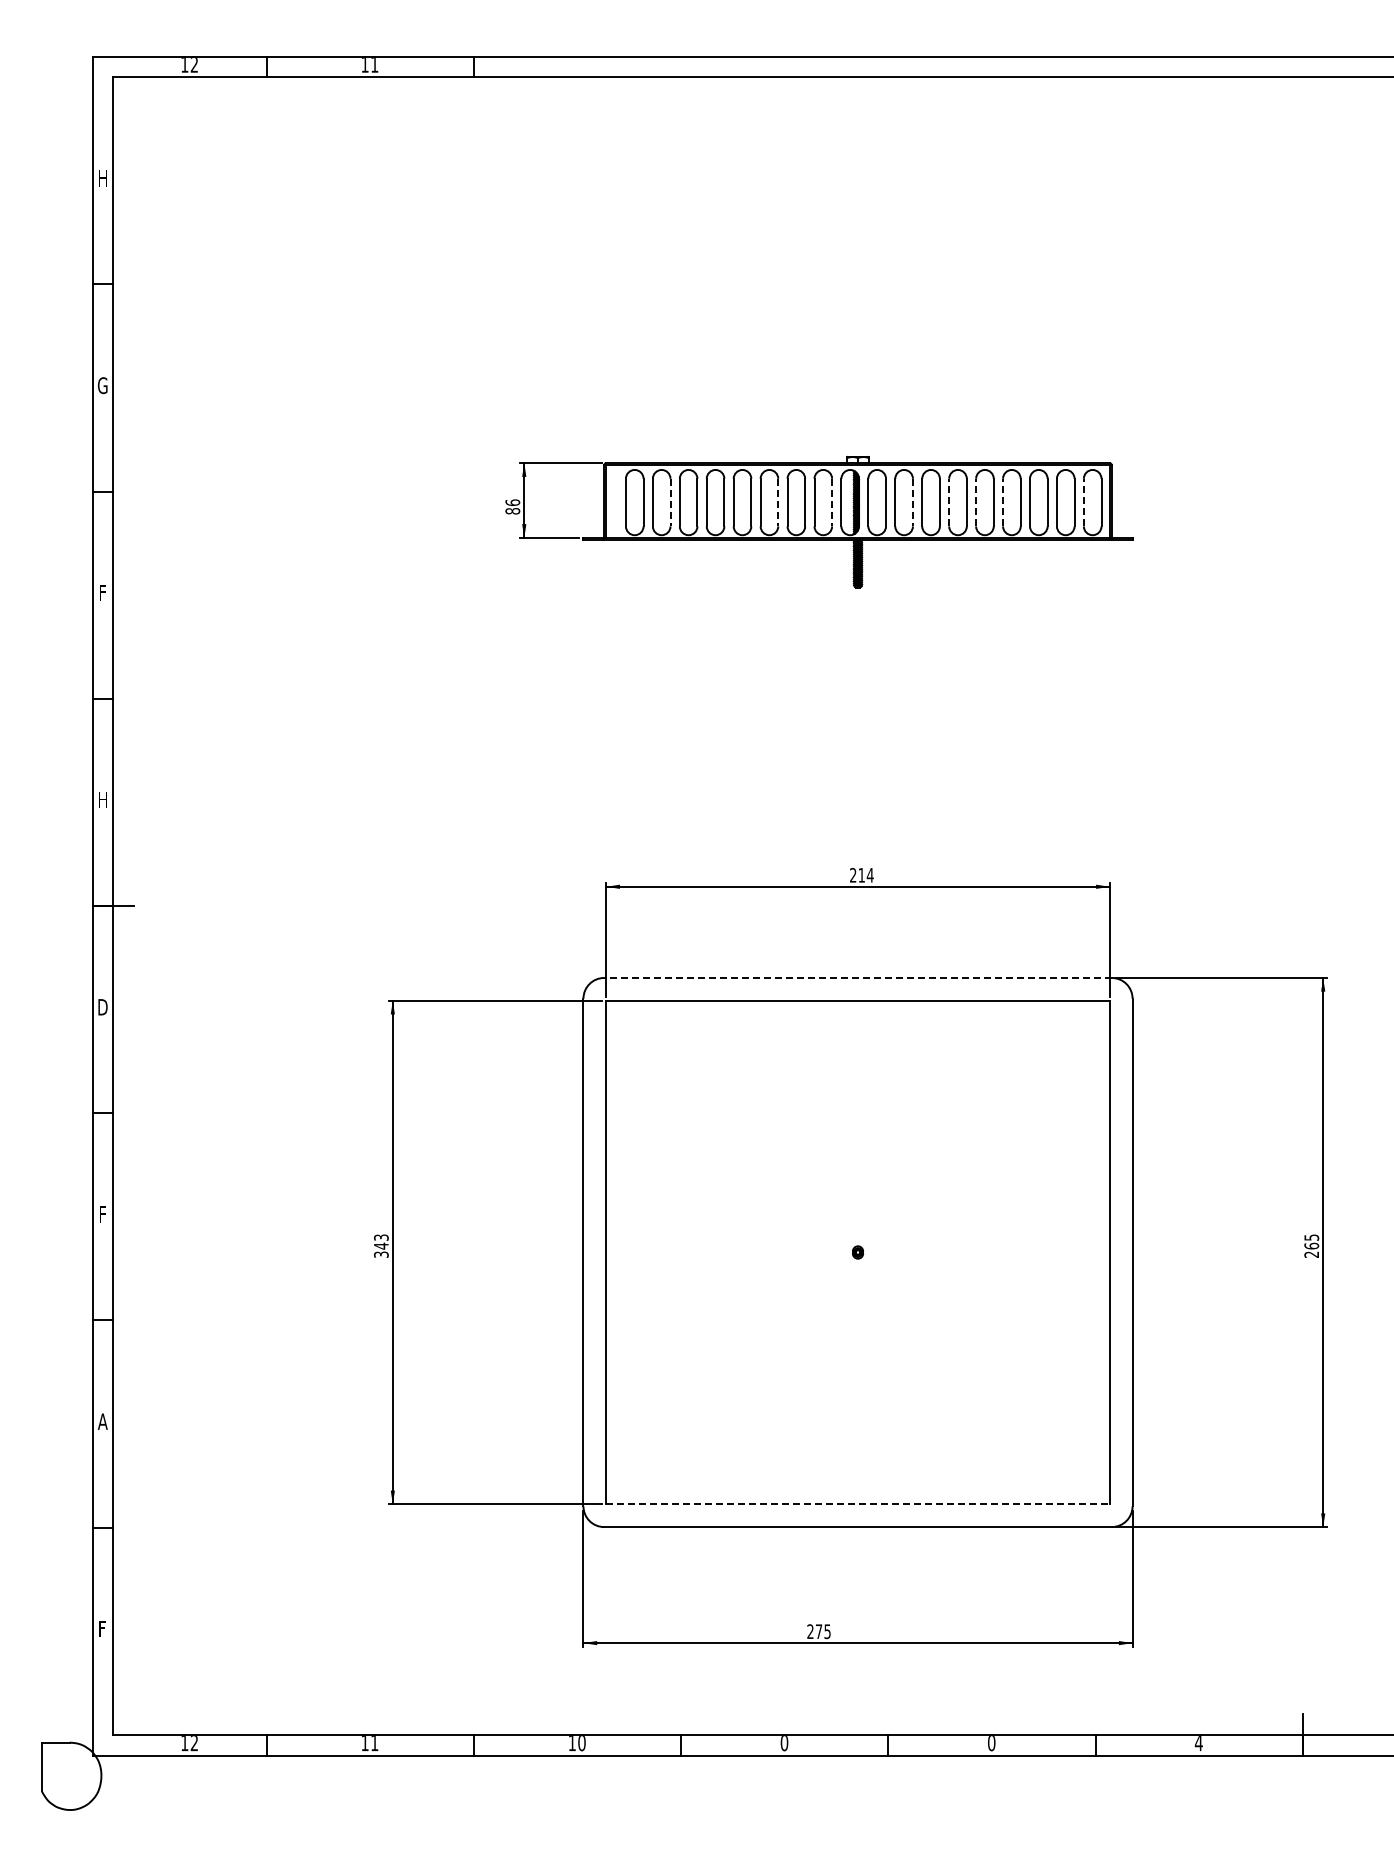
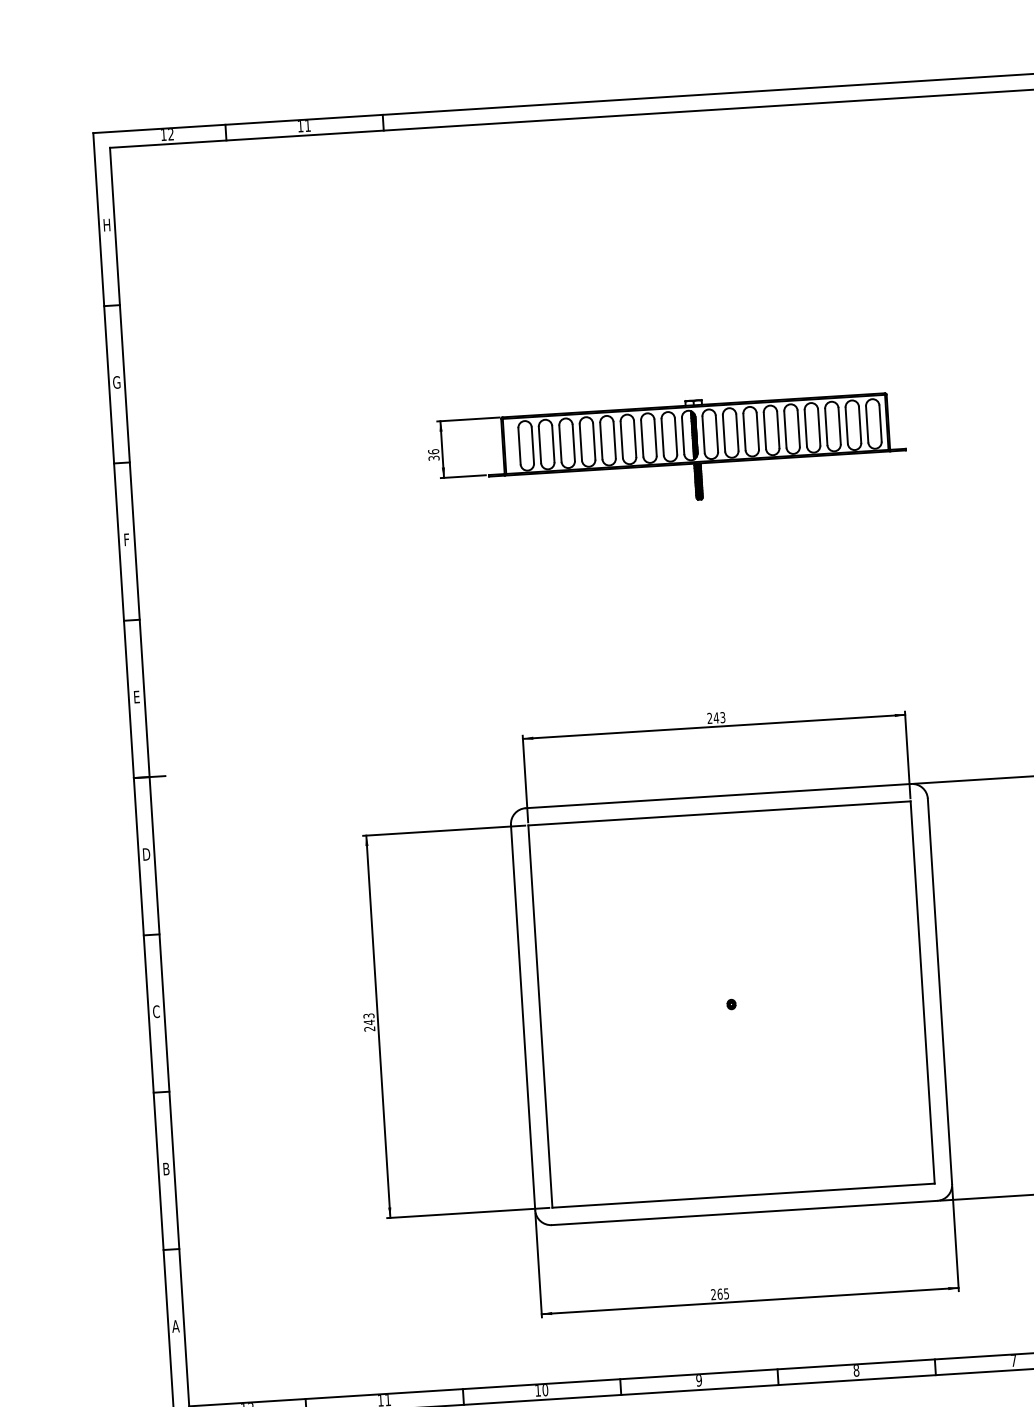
line: (670, 502) -> (553, 444), dashed -> solid
line: (778, 502) -> (635, 438), dashed -> solid
line: (832, 502) -> (676, 436), dashed -> solid
line: (912, 502) -> (737, 432), dashed -> solid
line: (949, 502) -> (765, 430), dashed -> solid
line: (976, 502) -> (785, 429), dashed -> solid
line: (1003, 502) -> (806, 428), dashed -> solid
line: (1083, 502) -> (866, 424), dashed -> solid
text: (512, 511) -> (433, 458), 86 -> 36
text: (102, 799) -> (136, 696), H -> E
text: (865, 874) -> (719, 717), 214 -> 243
line: (858, 977) -> (718, 795), dashed -> solid
text: (102, 1214) -> (156, 1011), F -> C
text: (381, 1254) -> (369, 1028), 343 -> 243
text: (102, 1421) -> (166, 1168), A -> B
line: (858, 1504) -> (743, 1195), dashed -> solid
text: (102, 1628) -> (175, 1326), F -> A
text: (818, 1631) -> (719, 1294), 275 -> 265
text: (784, 1743) -> (699, 1380), 0 -> 9
text: (991, 1743) -> (856, 1370), 0 -> 8
text: (1198, 1743) -> (1013, 1361), 4 -> 7

